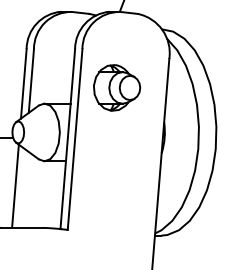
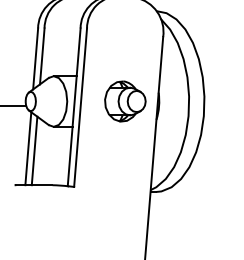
part: (117, 87) -> (125, 101), moved
line: (22, 188) -> (34, 150), added

